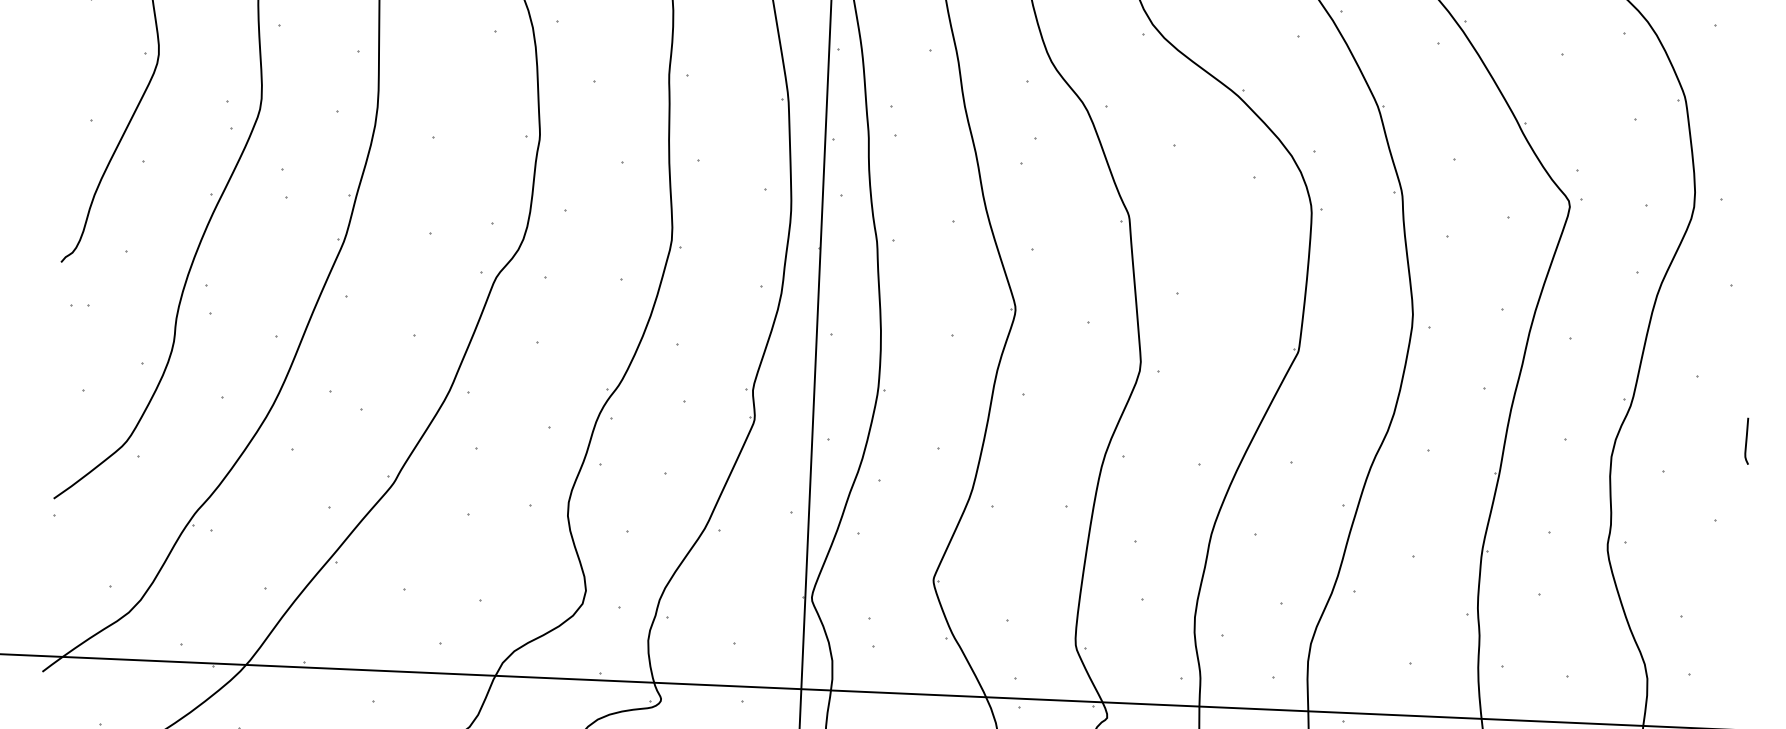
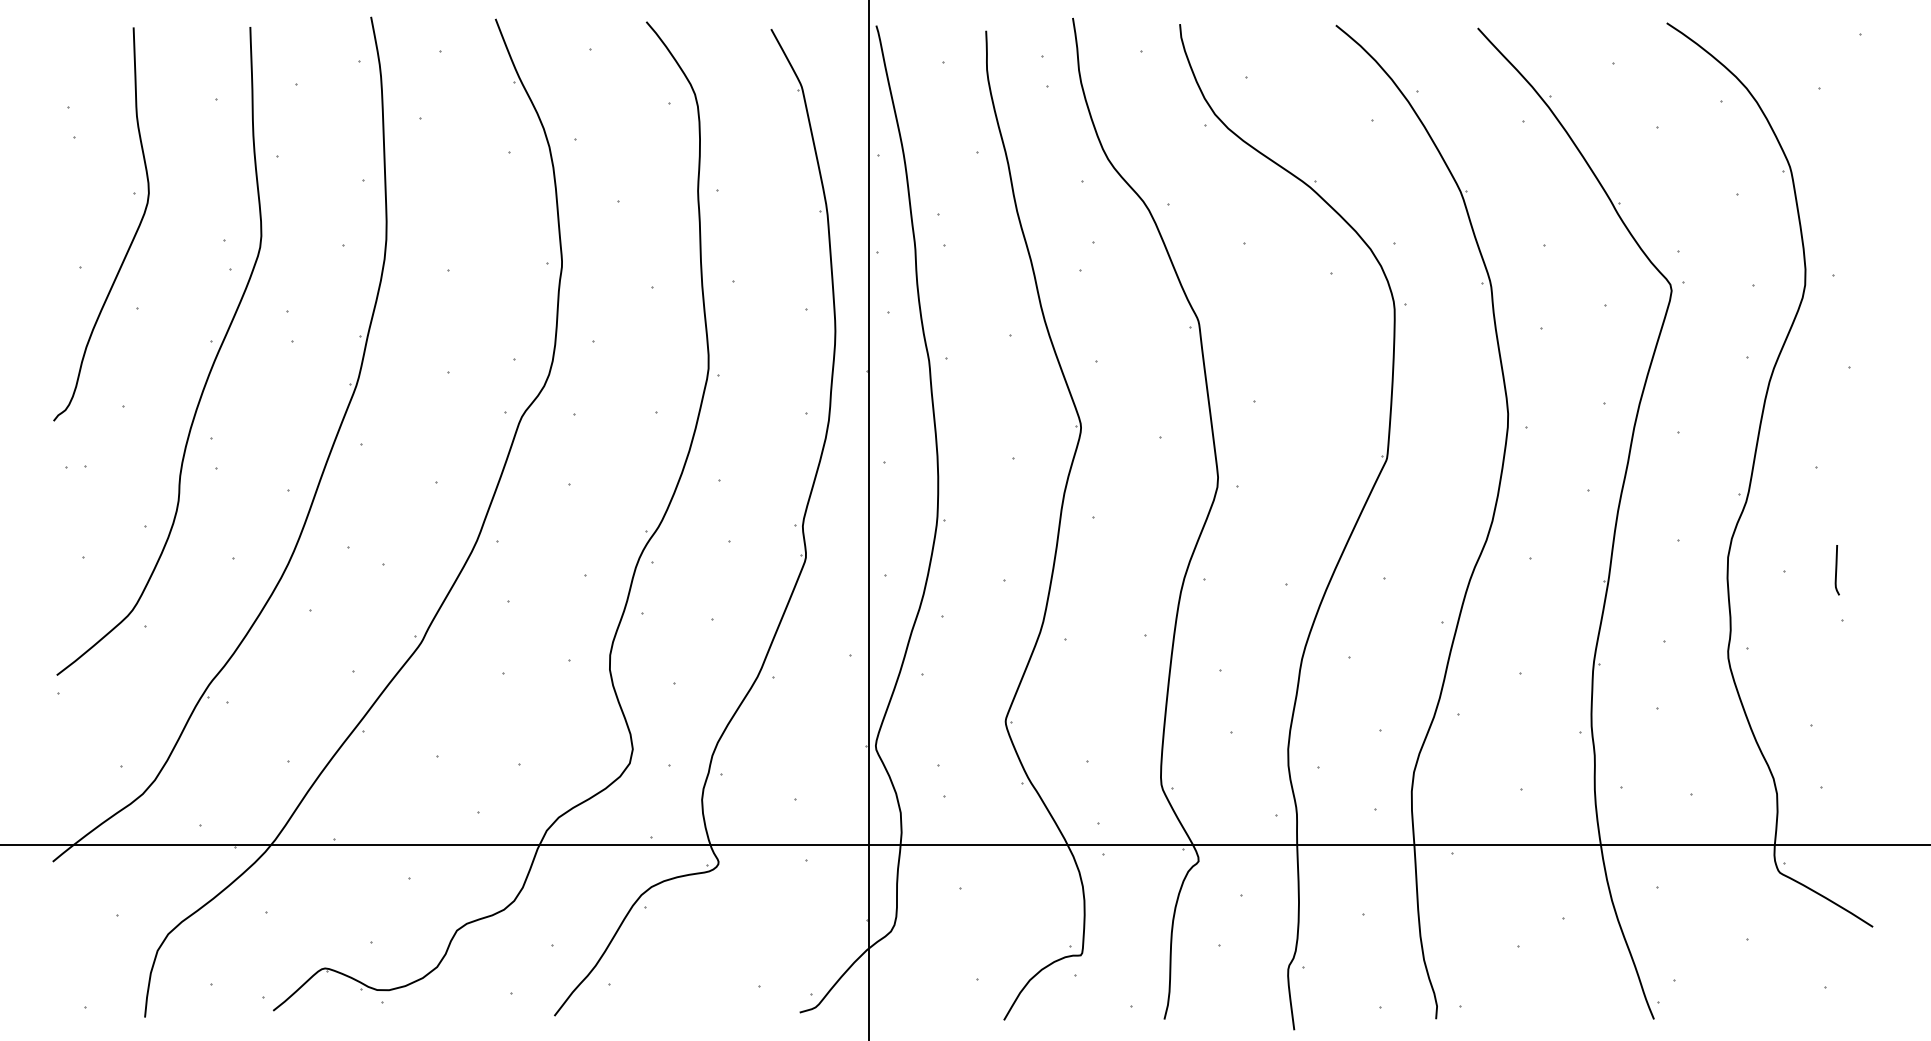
curve: (1746, 441) -> (1836, 570), moved

